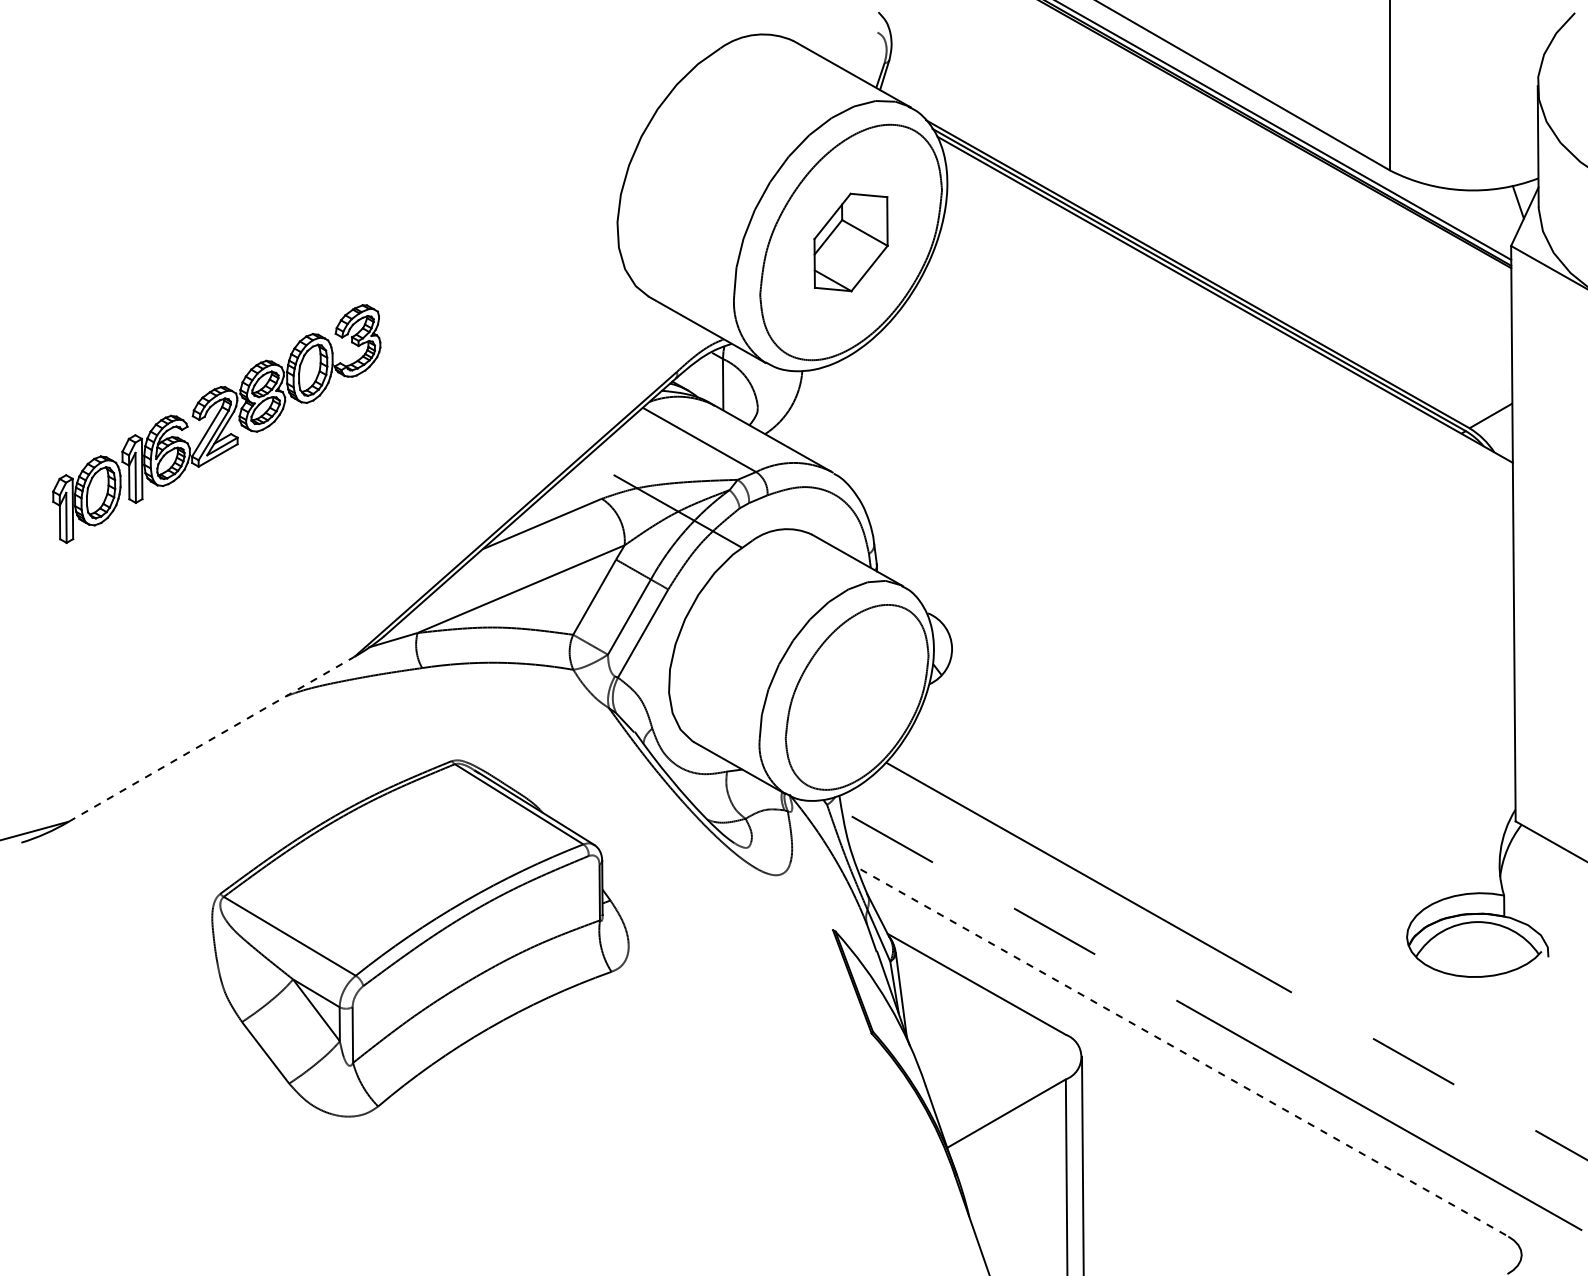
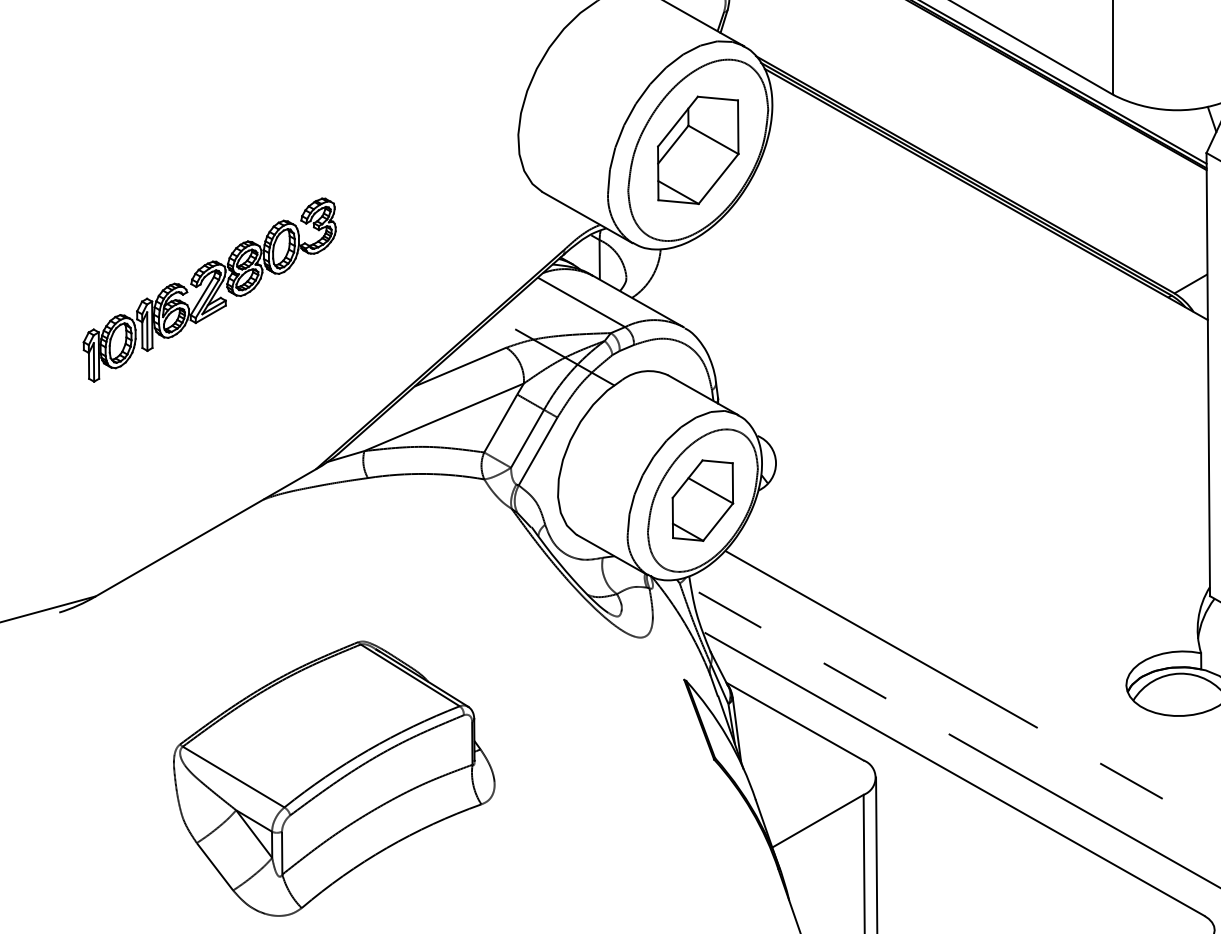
part: (850, 242) -> (697, 150), size x1.43
part: (857, 697) -> (703, 500), added
line: (211, 739) -> (205, 533), dashed -> solid
part: (420, 938) -> (334, 778), moved
line: (1184, 1053) -> (954, 774), dashed -> solid

